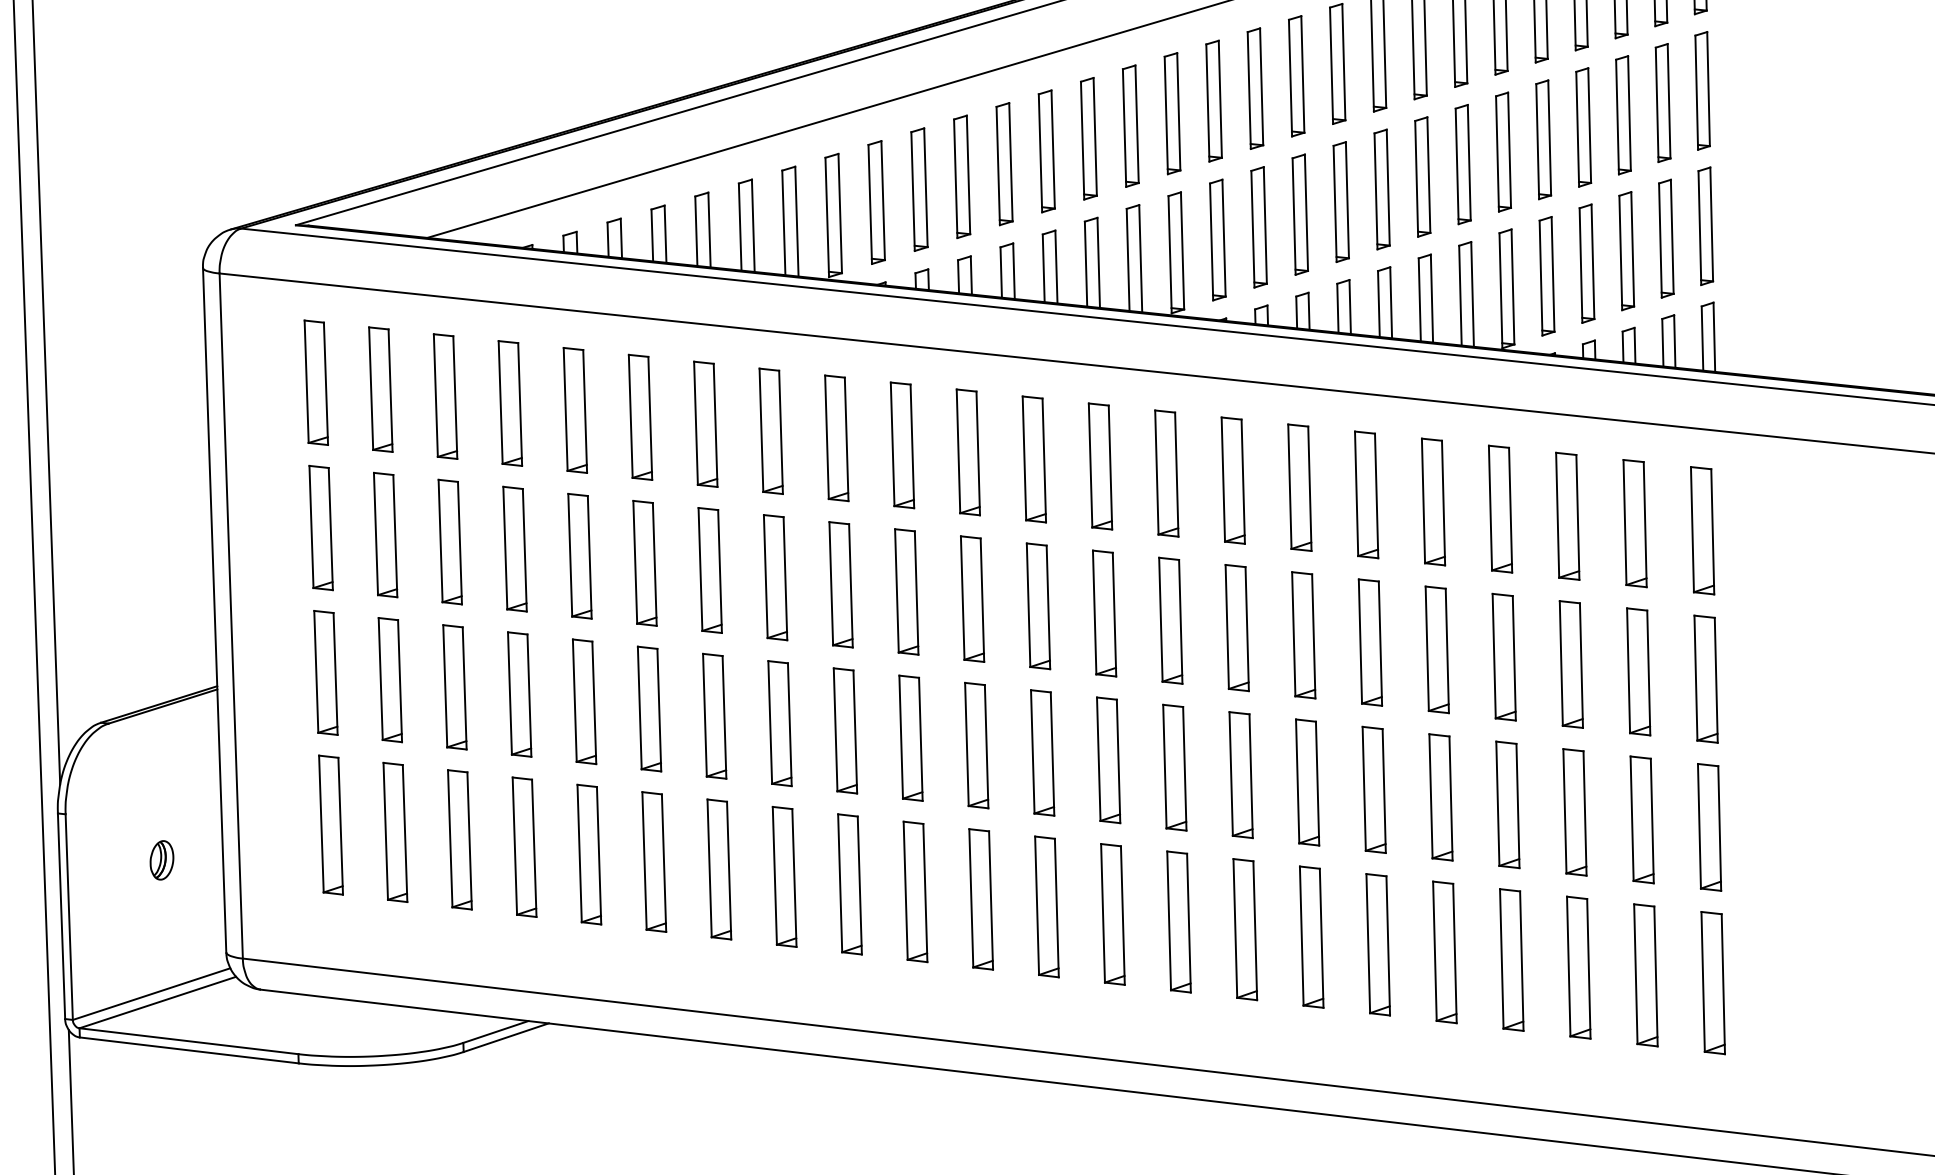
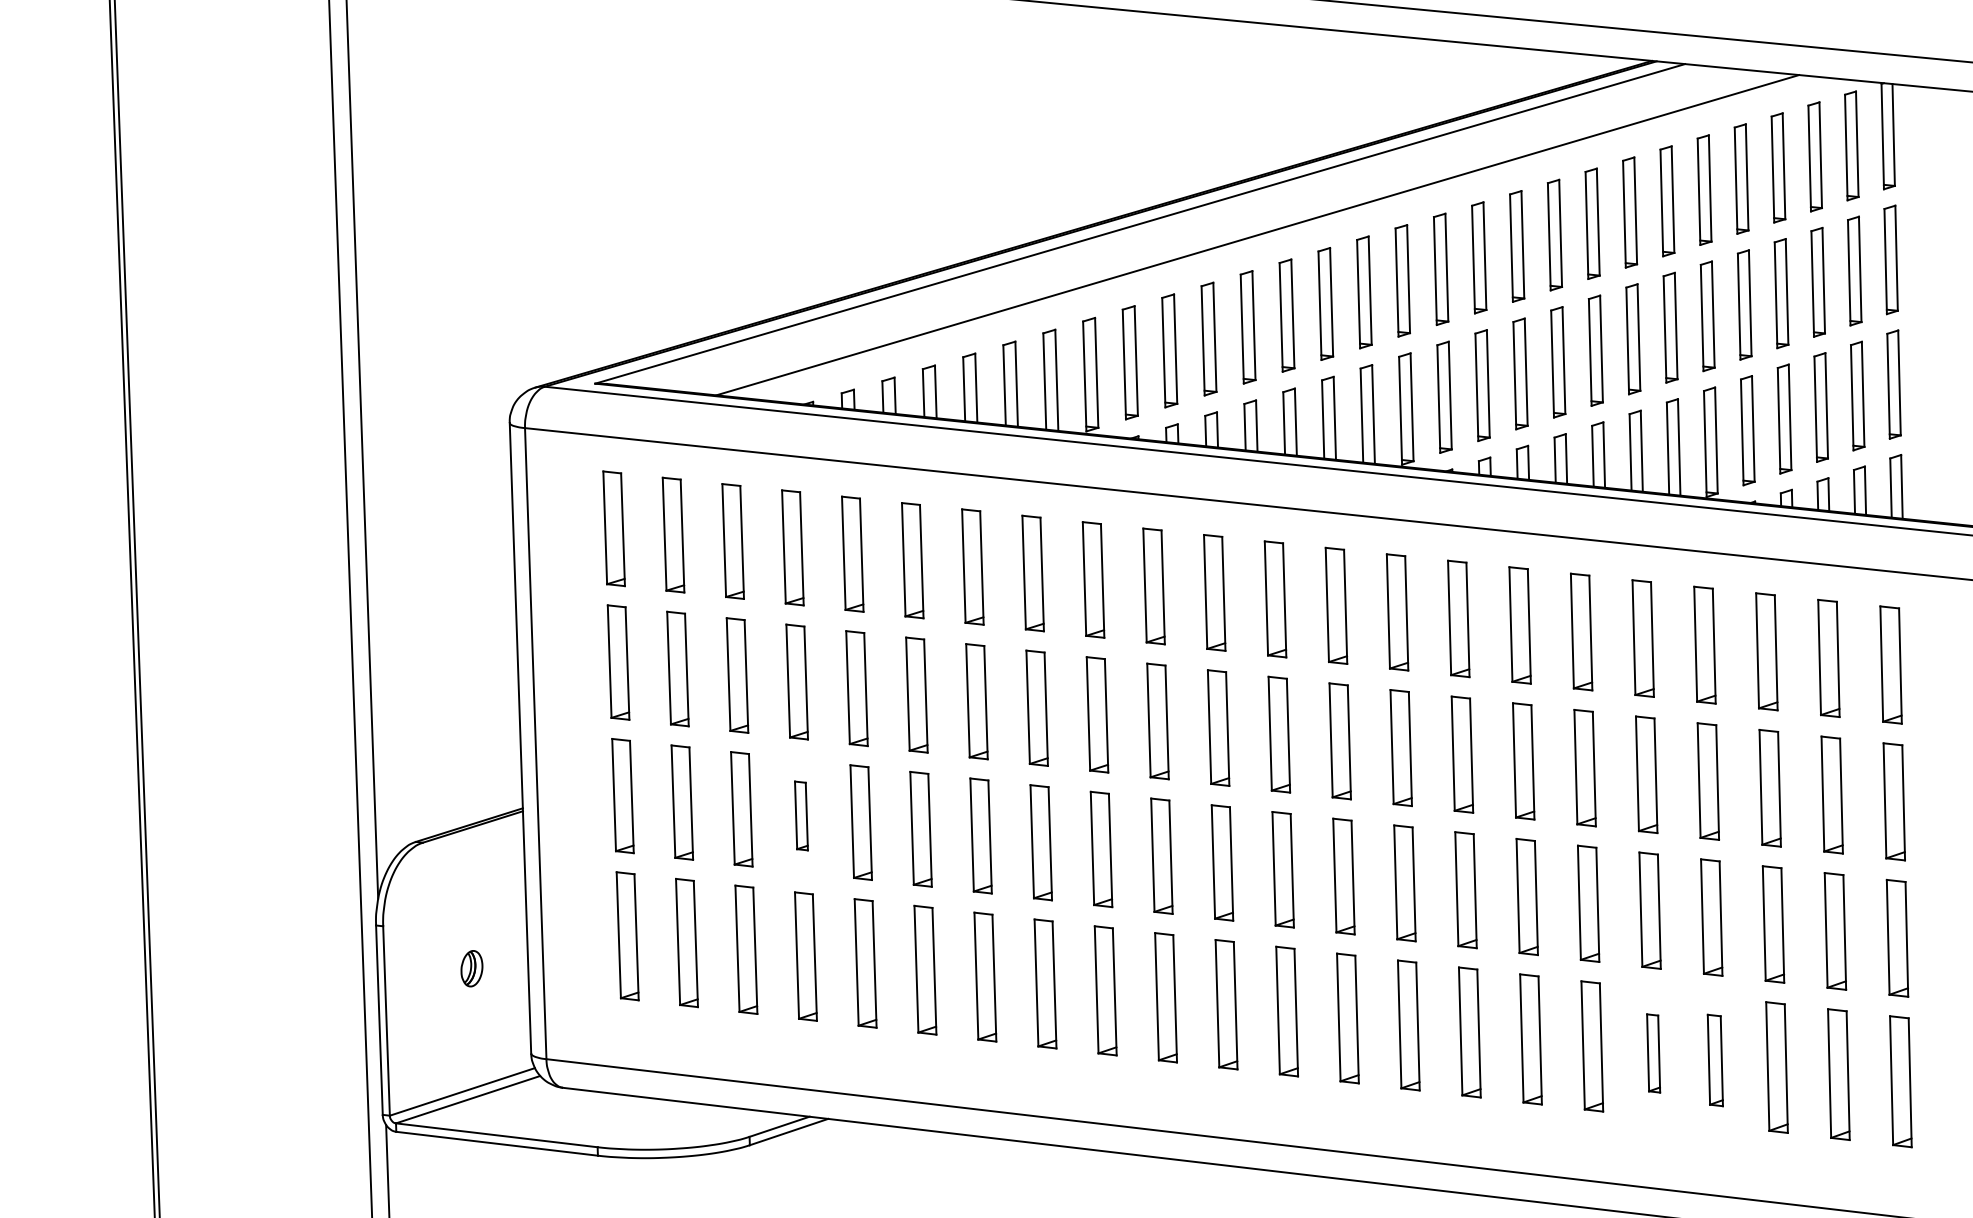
part: (519, 694) -> (801, 815), size x0.6
part: (1444, 952) -> (1653, 1053), size x0.6
part: (1511, 960) -> (1715, 1060), size x0.7

